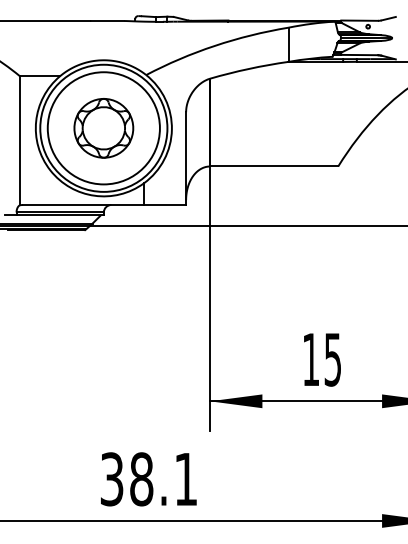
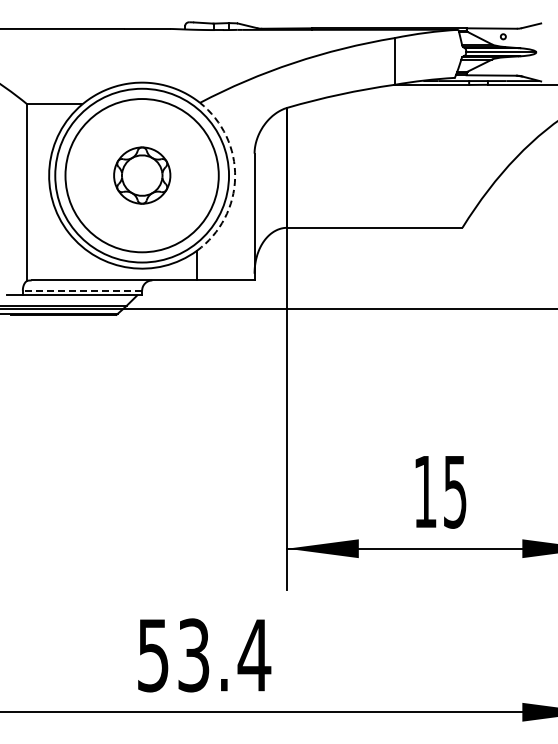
part: (104, 128) -> (142, 175), size x0.7
arc: (172, 129) -> (235, 177), solid -> dashed
line: (60, 212) -> (82, 290), solid -> dashed
text: (149, 479) -> (204, 655), 38.1 -> 53.4

